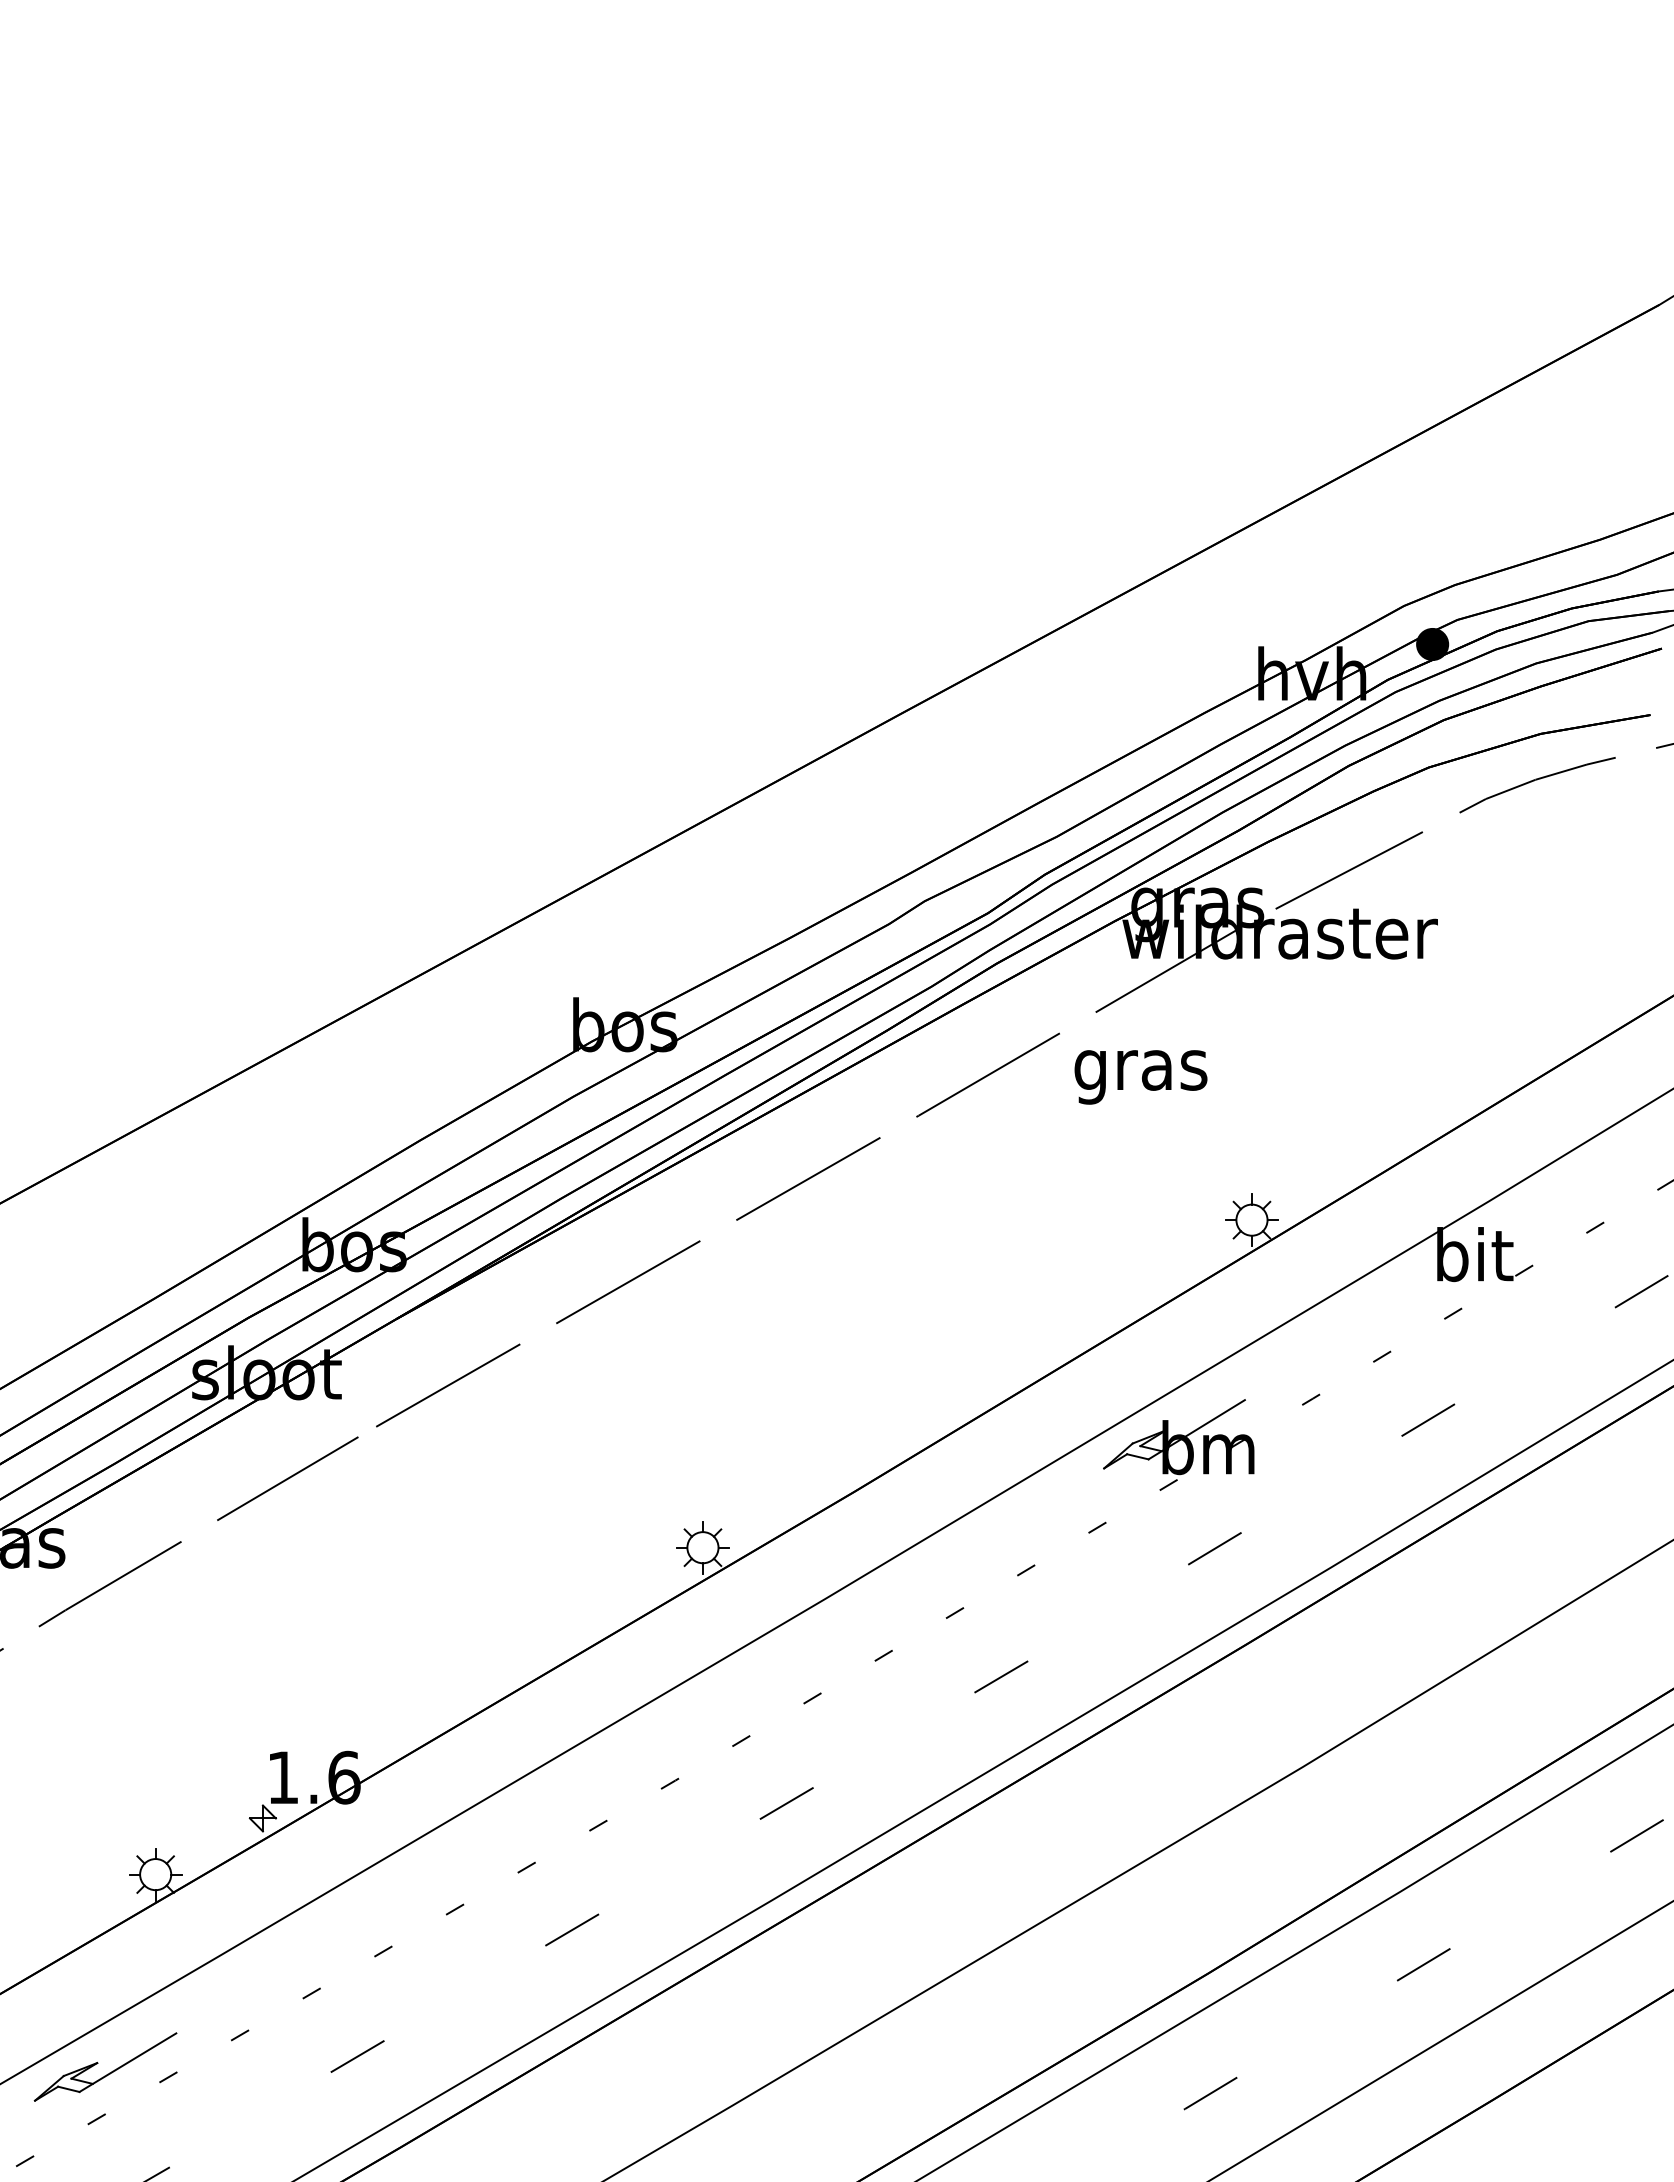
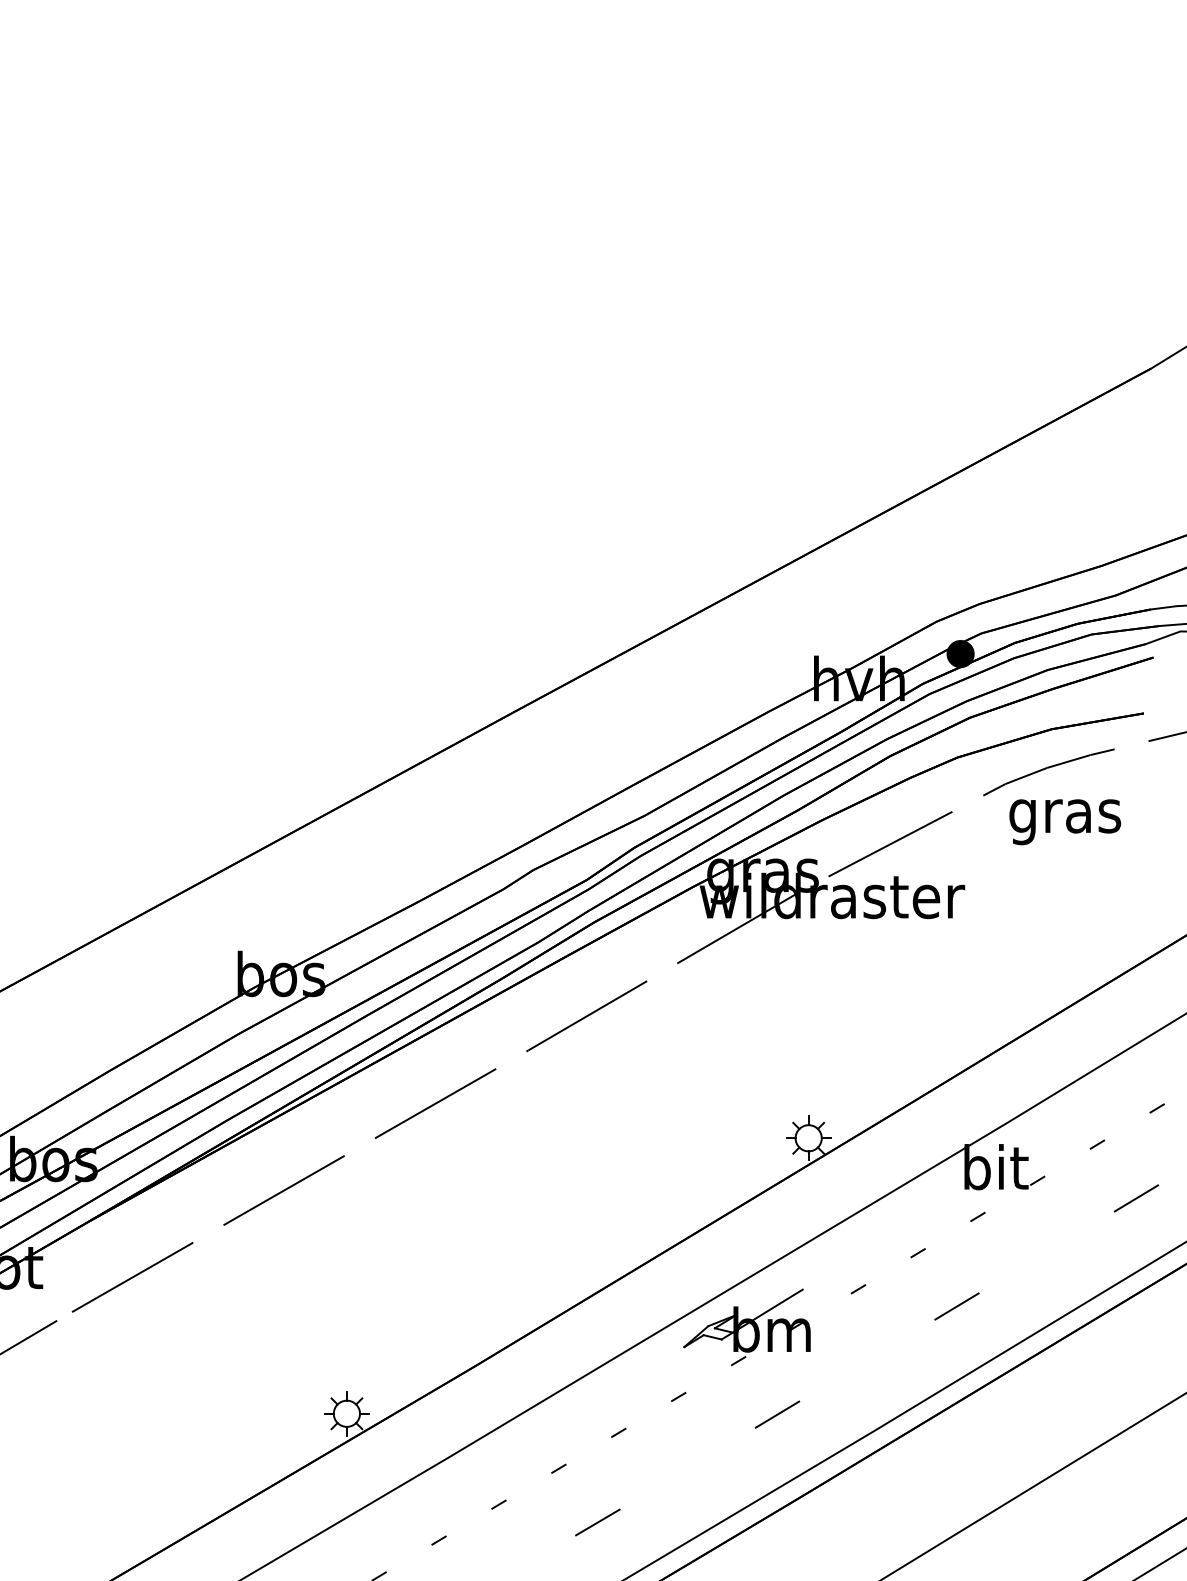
text: (1140, 1077) -> (1064, 822), moved

